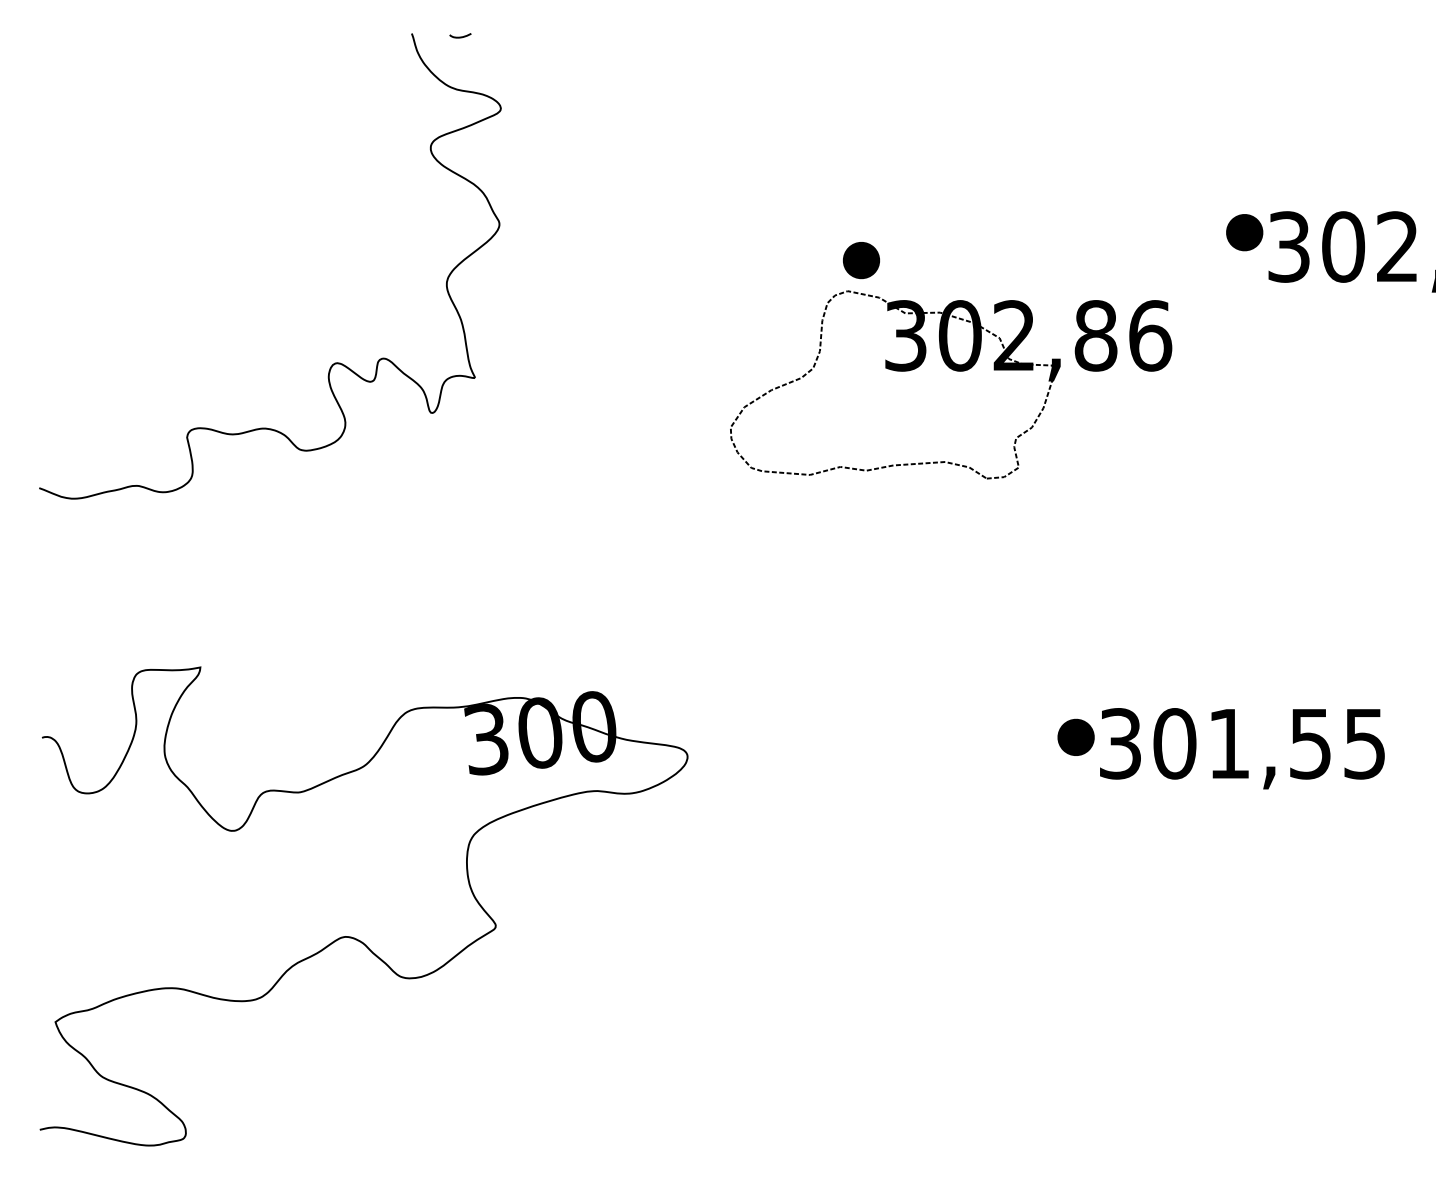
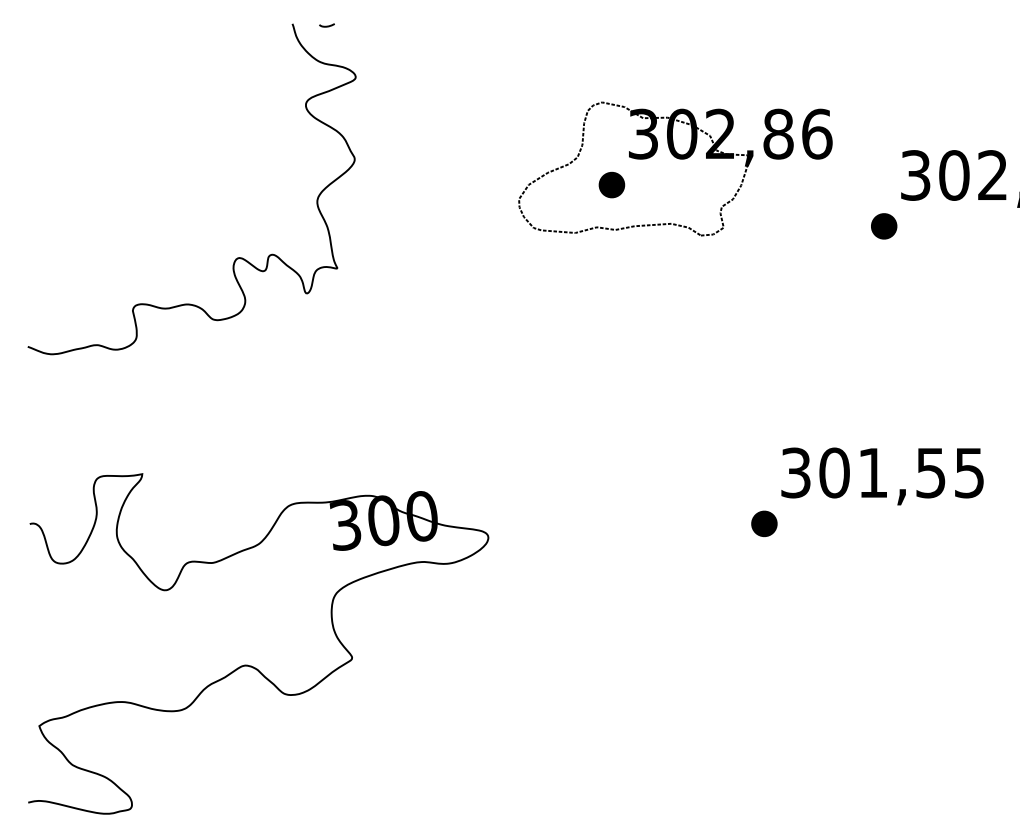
part: (1244, 232) -> (884, 226), moved
part: (956, 371) -> (679, 159), moved
text: (1242, 748) -> (882, 476), moved

